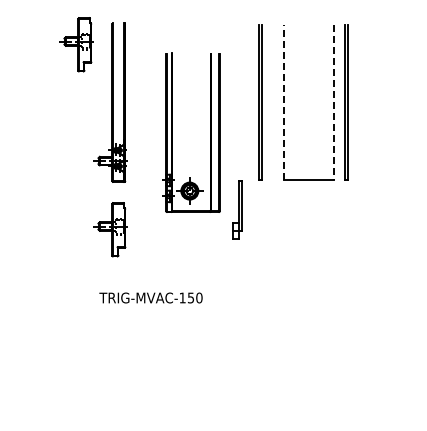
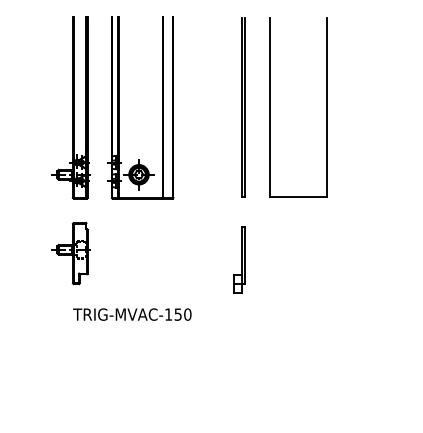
part: (76, 44) -> (31, 41), removed
line: (283, 102) -> (269, 107), dashed -> solid
line: (333, 102) -> (326, 107), dashed -> solid
line: (345, 102) -> (340, 107), removed
part: (172, 132) -> (119, 107), moved
part: (237, 209) -> (239, 258), moved
text: (150, 297) -> (131, 314), moved

